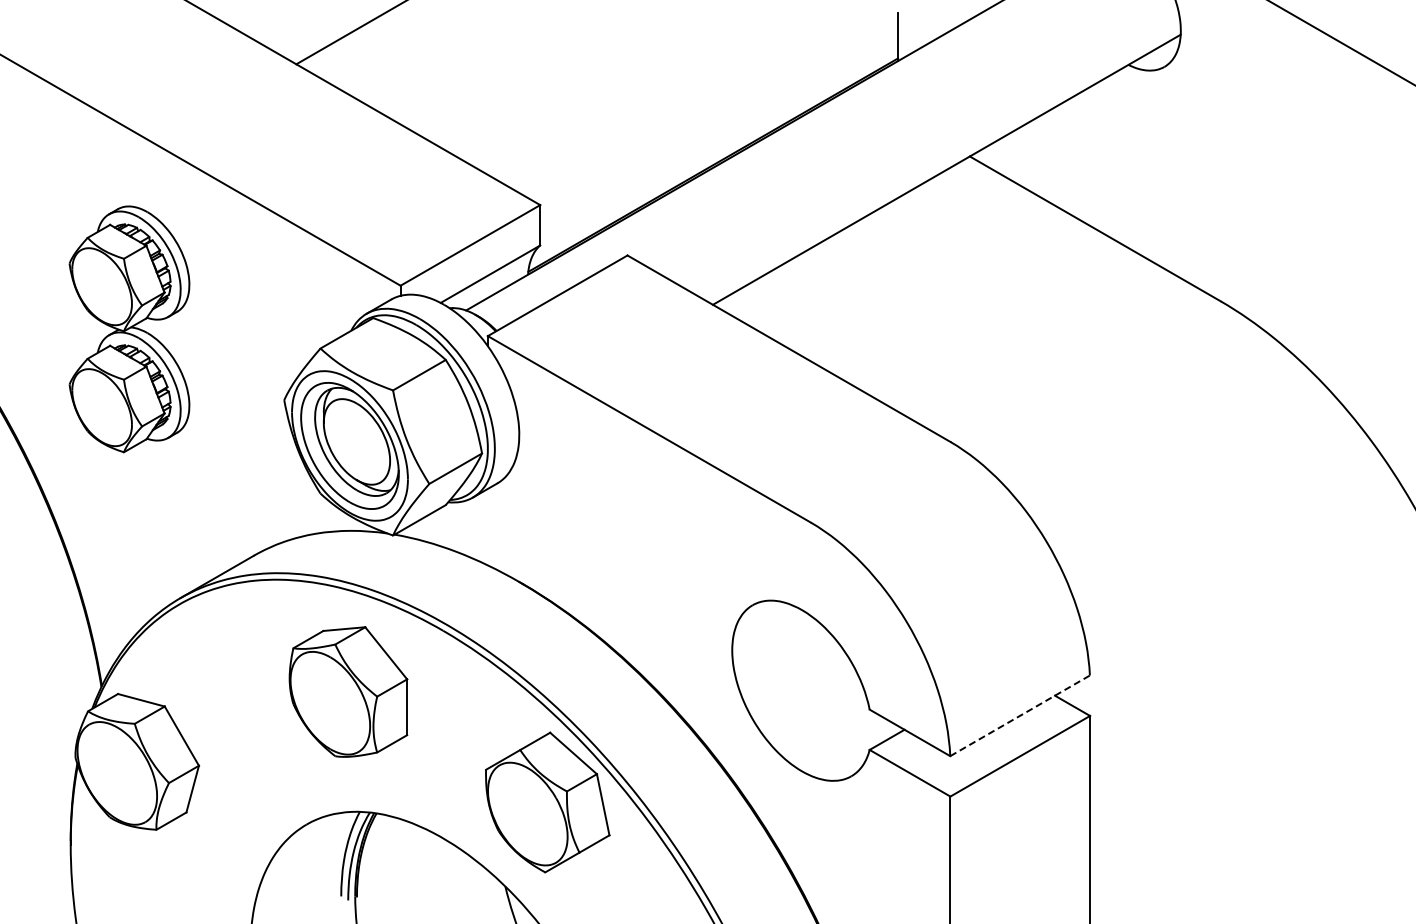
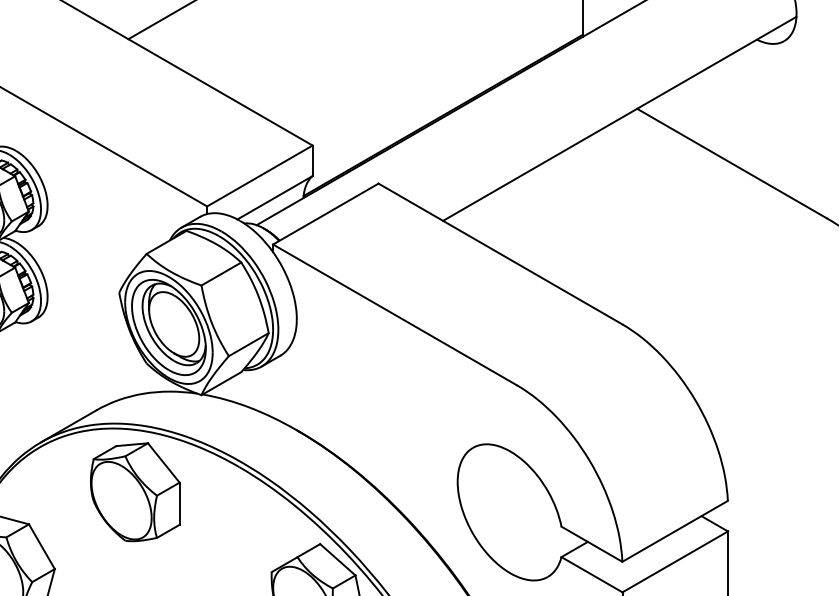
part: (348, 691) -> (135, 491), moved
line: (1020, 715) -> (675, 531), dashed -> solid

